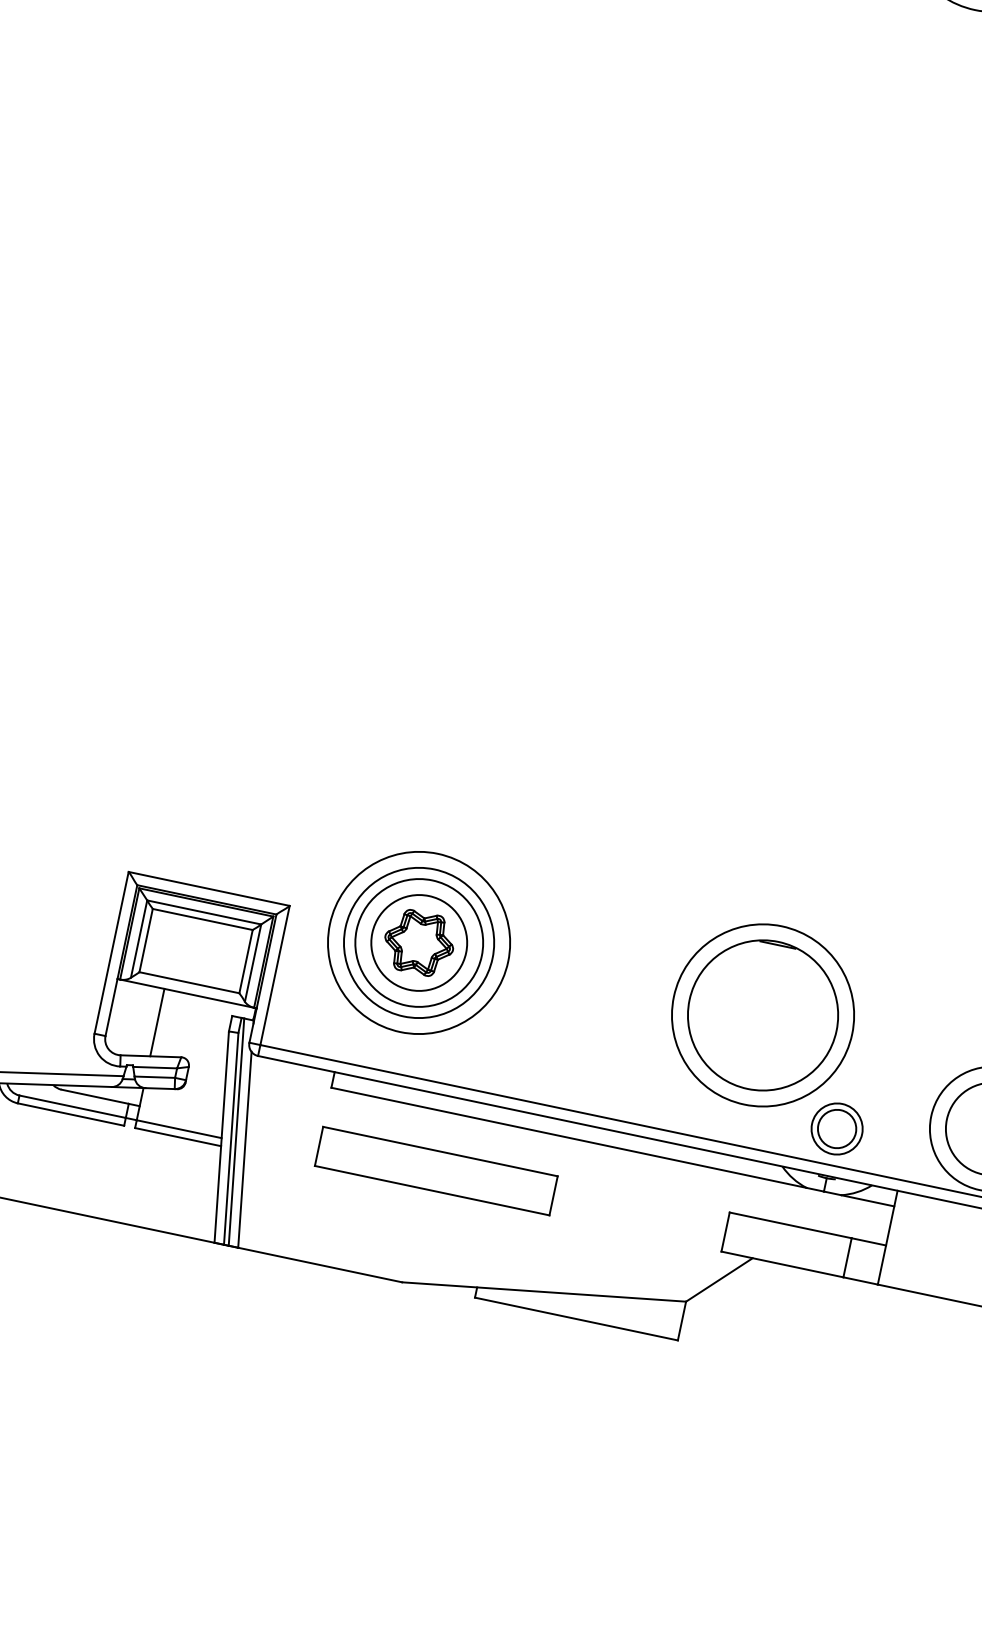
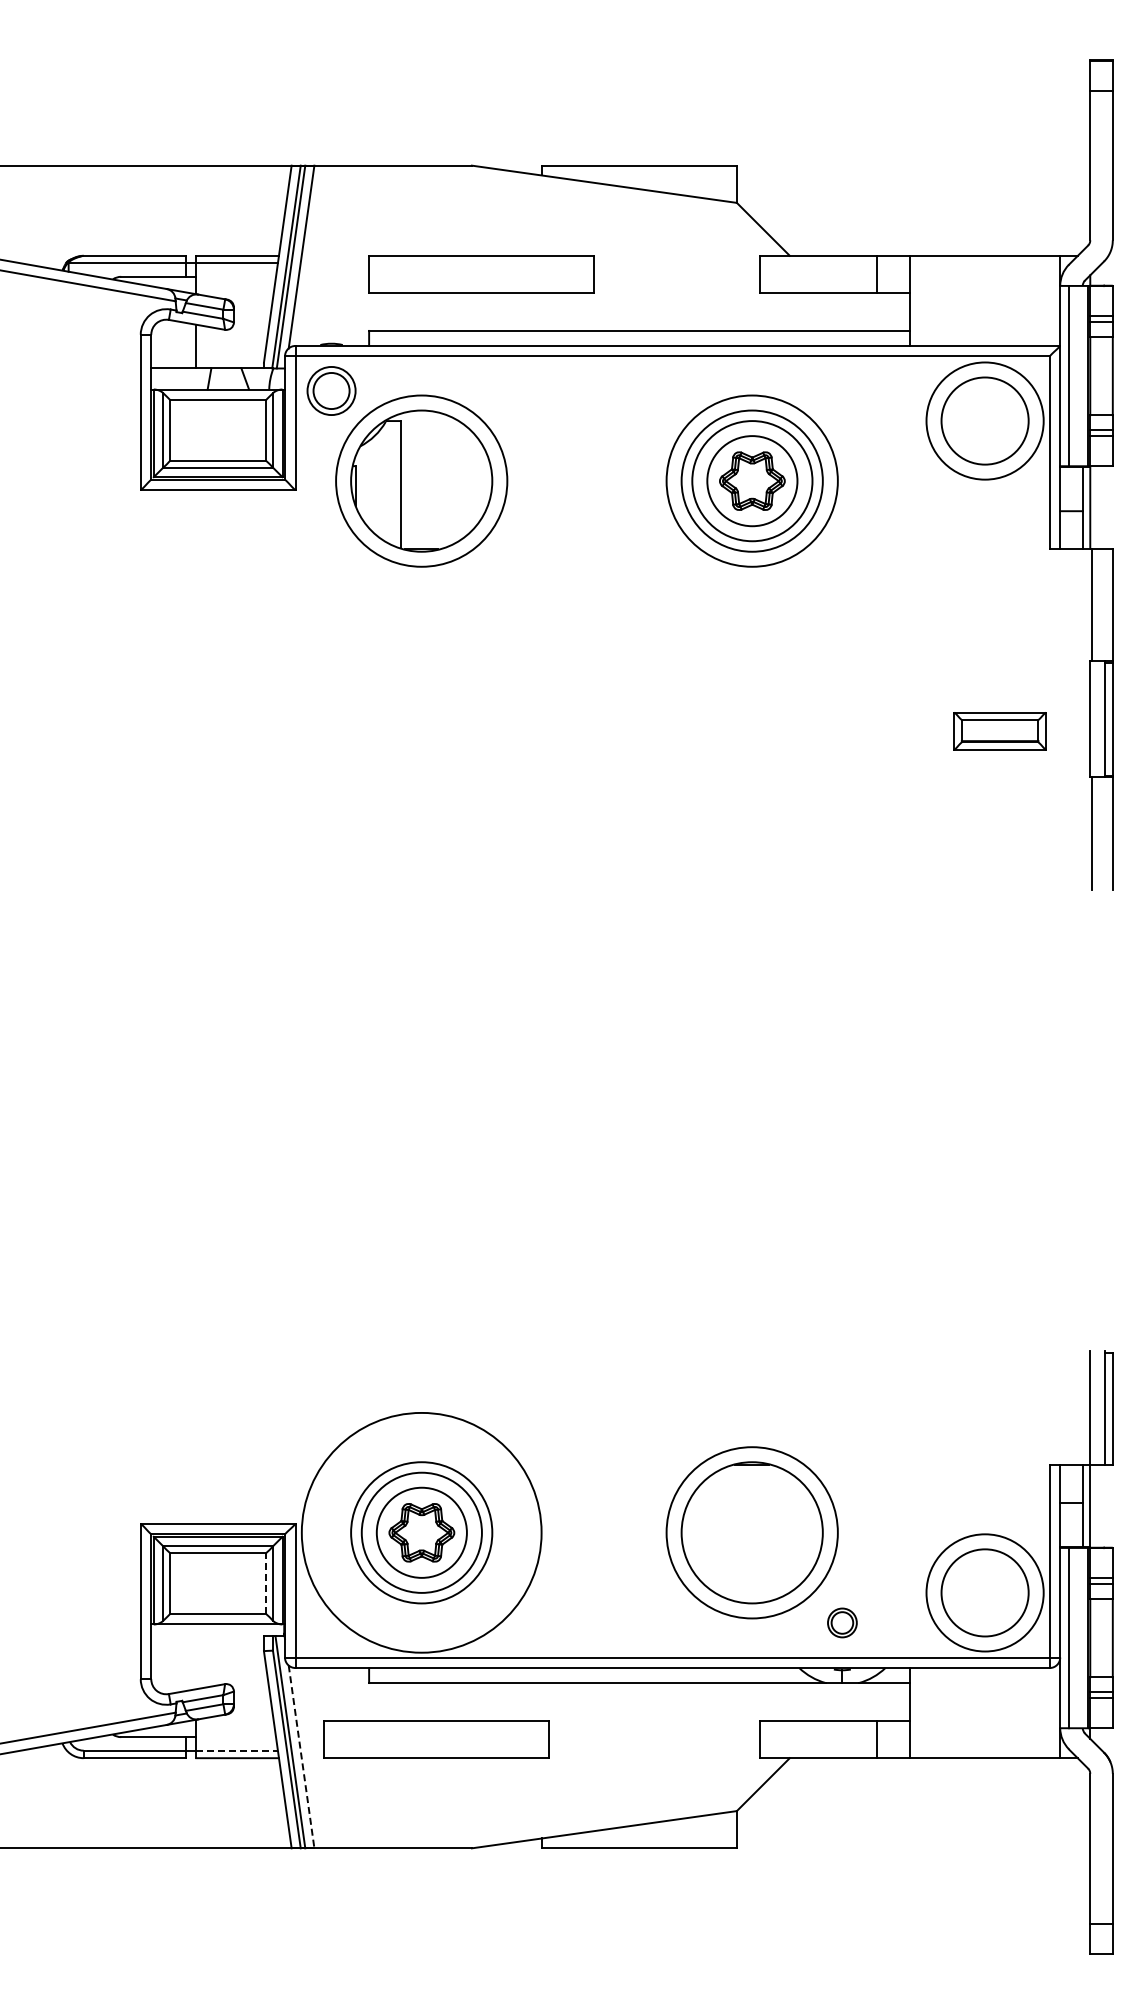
circle: (418, 942) -> (421, 1532), size x1.4
line: (246, 961) -> (266, 1583), solid -> dashed
line: (157, 1022) -> (196, 1656), removed
part: (837, 1128) -> (842, 1622), size x0.6
line: (179, 1129) -> (237, 1750), solid -> dashed
line: (244, 1150) -> (301, 1757), solid -> dashed
part: (435, 1171) -> (436, 1739), moved

